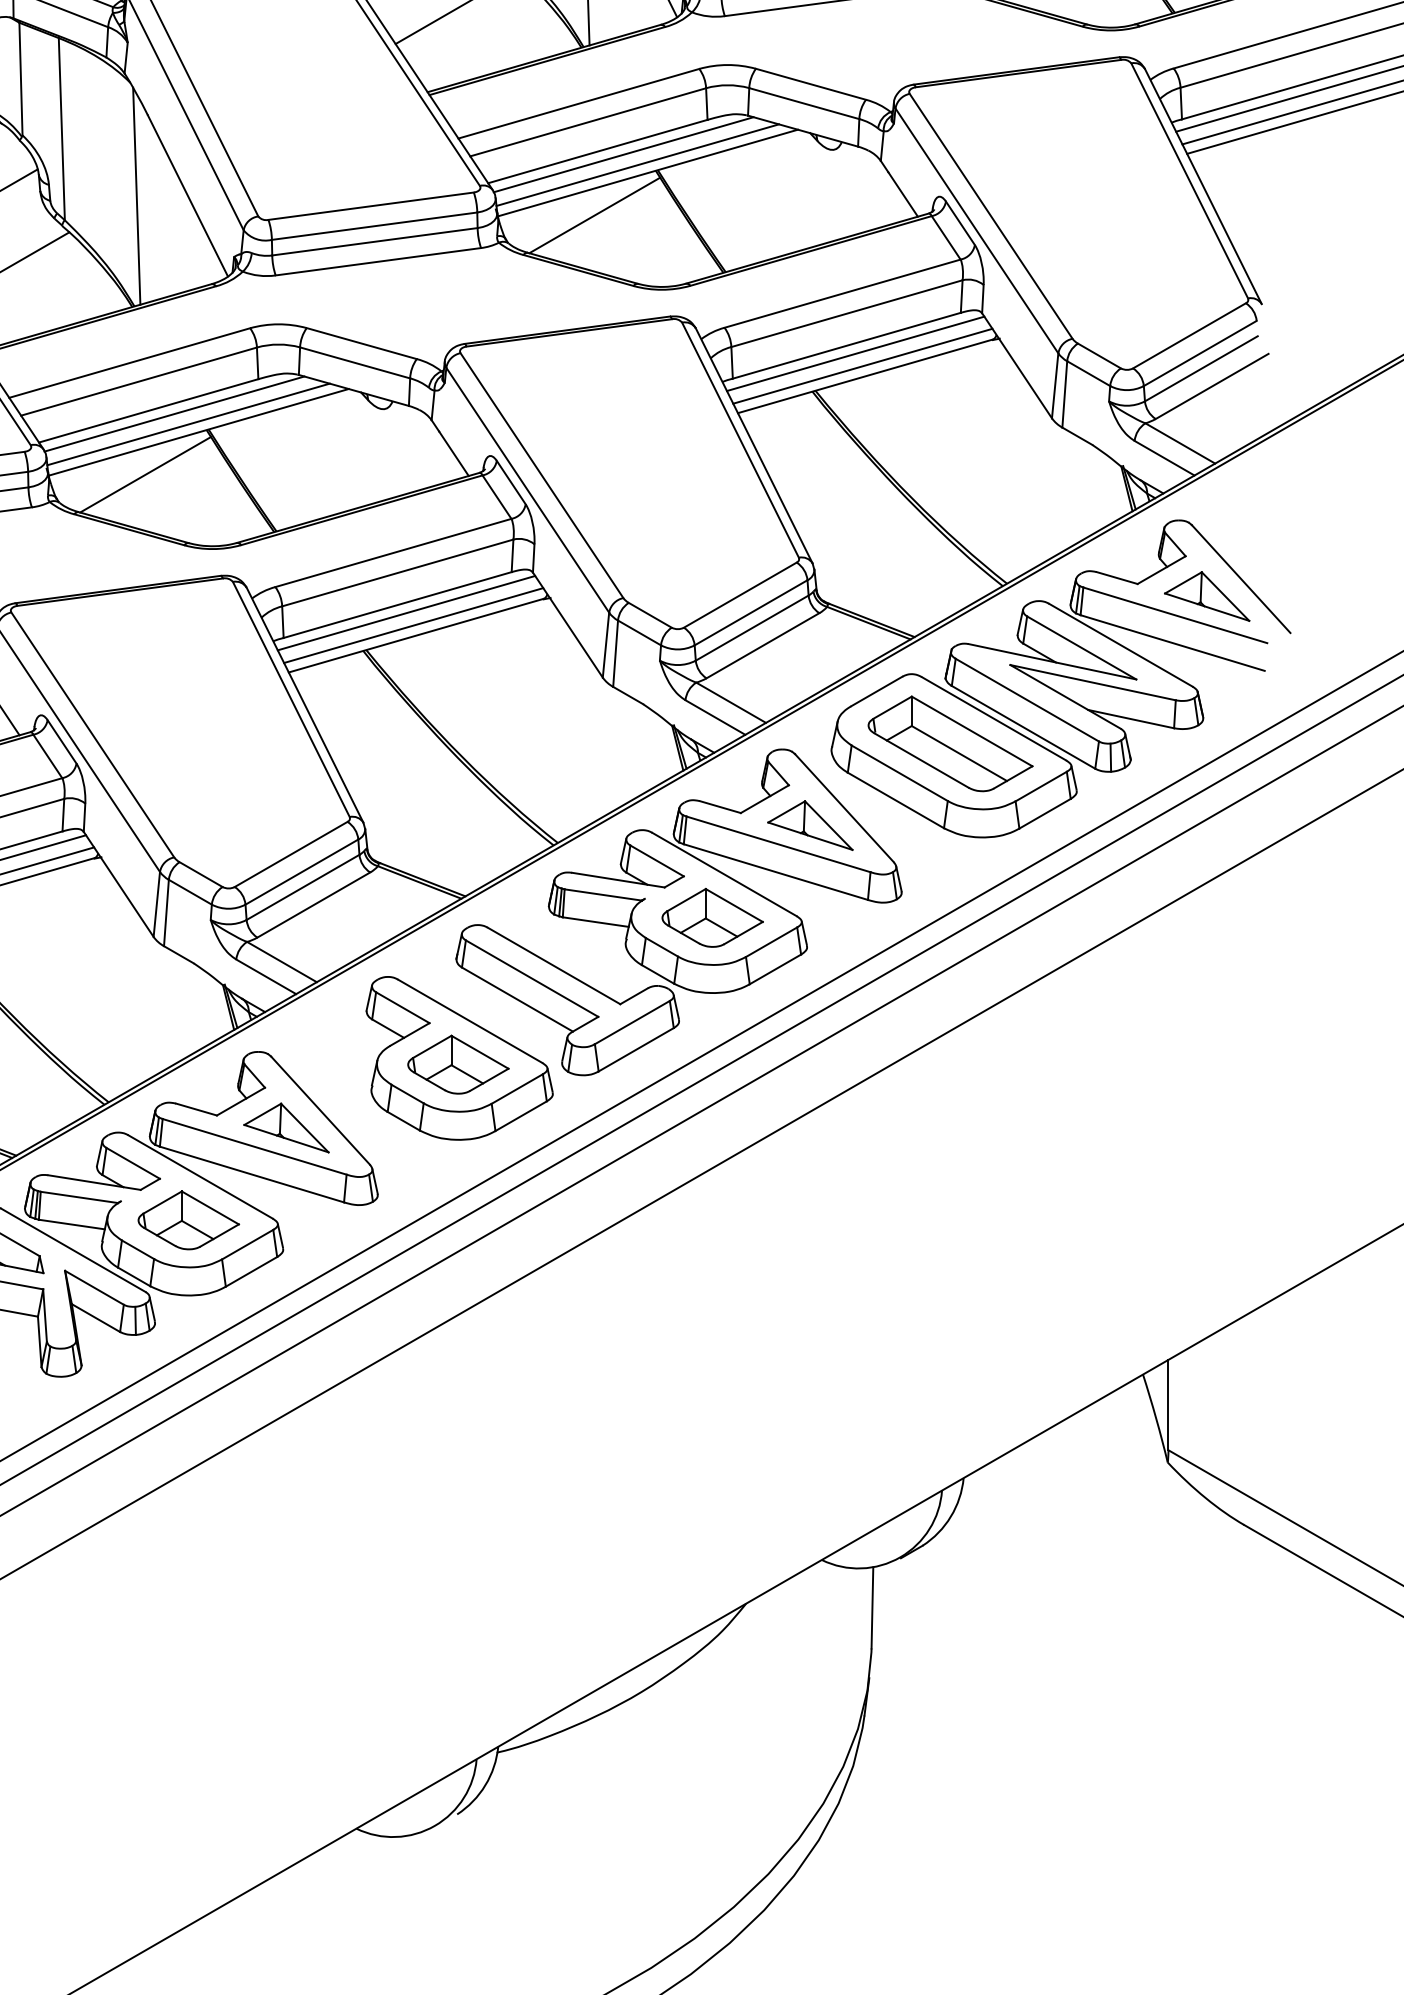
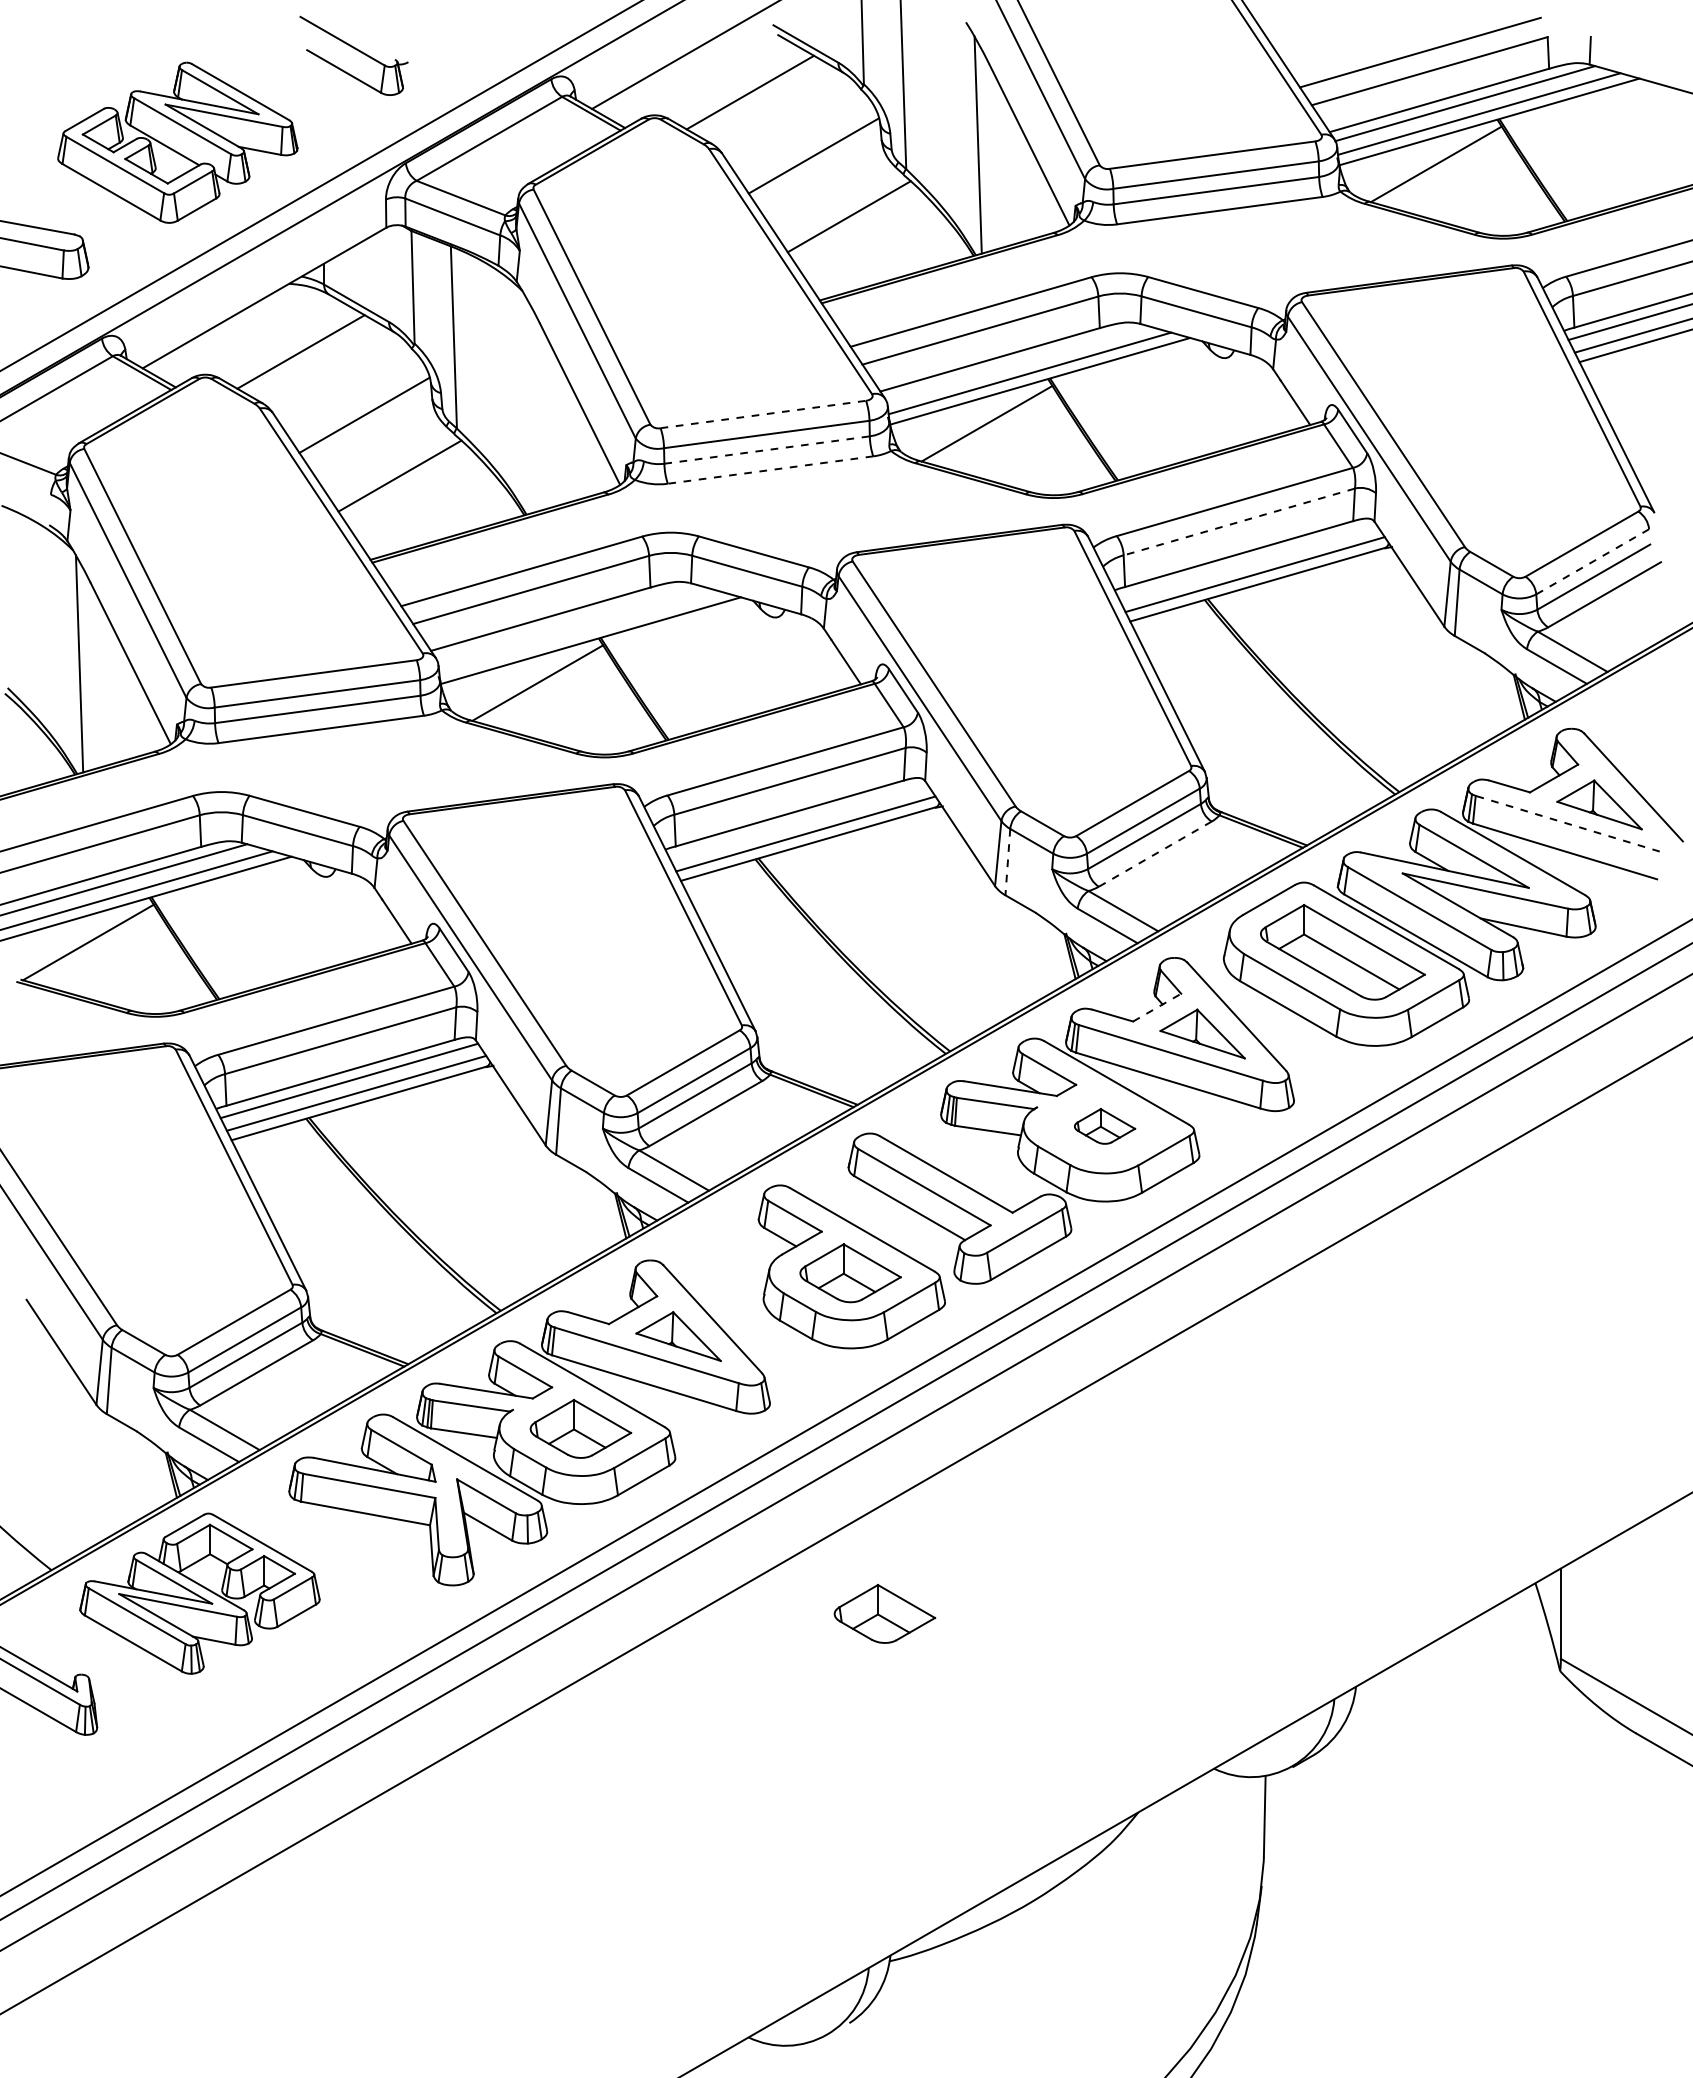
line: (623, 154) -> (1015, 362), removed
line: (136, 196) -> (528, 404), removed
line: (371, 206) -> (763, 414), solid -> dashed
line: (375, 242) -> (767, 450), solid -> dashed
line: (378, 262) -> (770, 470), solid -> dashed
line: (846, 314) -> (1238, 522), solid -> dashed
line: (855, 354) -> (1247, 562), removed
line: (1200, 354) -> (1592, 562), solid -> dashed
line: (174, 413) -> (566, 621), removed
line: (188, 424) -> (580, 632), removed
line: (406, 613) -> (798, 821), removed
line: (1175, 615) -> (1567, 823), solid -> dashed
line: (762, 646) -> (1154, 854), solid -> dashed
line: (615, 654) -> (1007, 862), solid -> dashed
line: (765, 799) -> (1157, 1007), solid -> dashed
part: (712, 918) -> (1104, 1126), size x0.6
part: (492, 1404) -> (884, 1613), added

